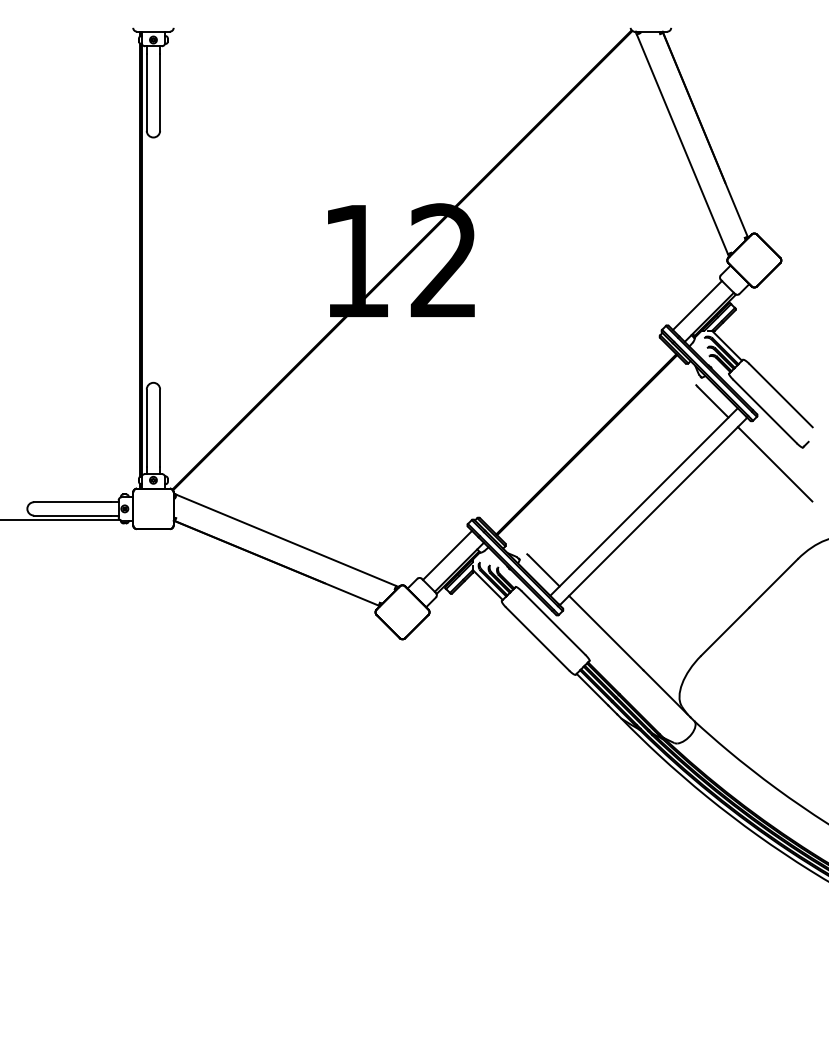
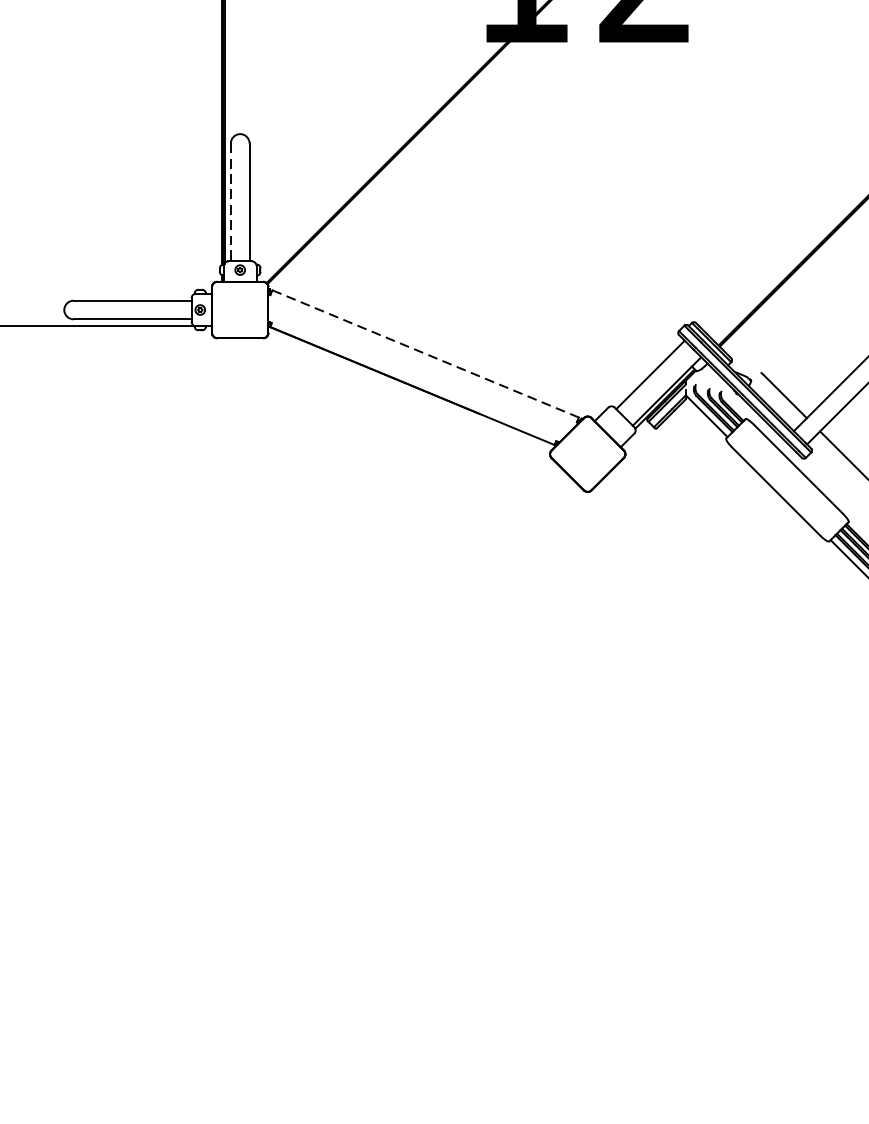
line: (146, 428) -> (230, 197), solid -> dashed
line: (286, 540) -> (425, 354), solid -> dashed

